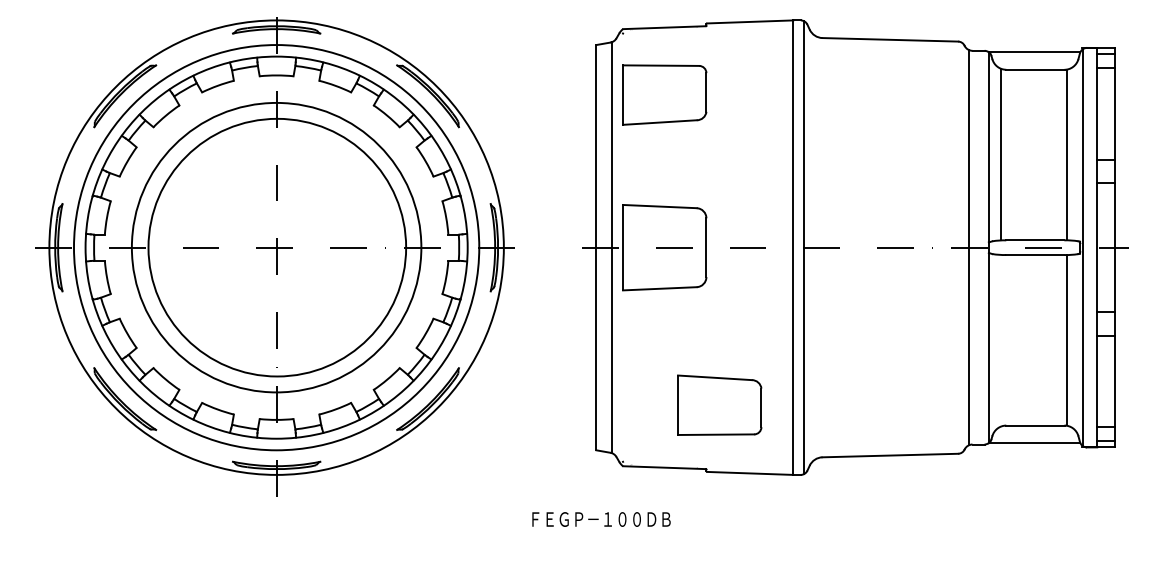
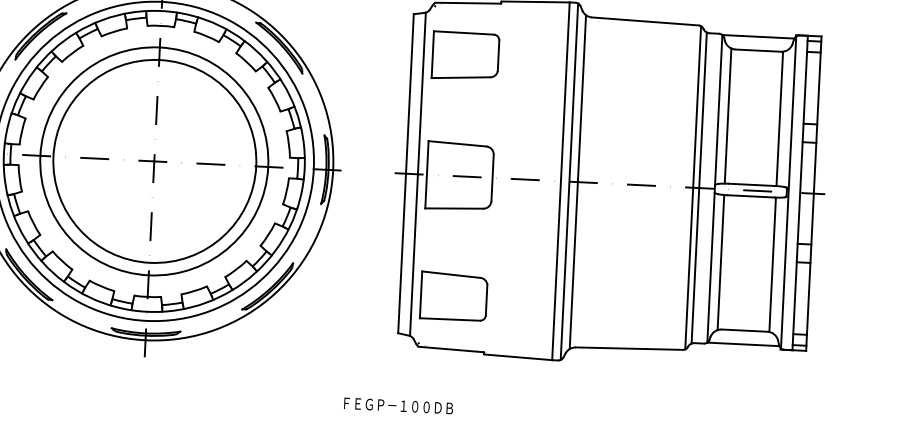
line: (814, 247) -> (577, 181), added
line: (961, 247) -> (693, 187), added
line: (1001, 340) -> (721, 262), added
part: (719, 404) -> (453, 295), moved
text: (601, 519) -> (398, 405), moved

